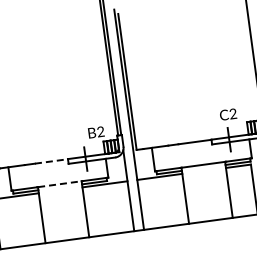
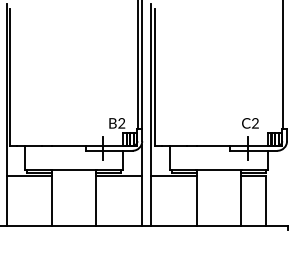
line: (51, 161) -> (68, 146), dashed -> solid
line: (60, 183) -> (74, 169), dashed -> solid

